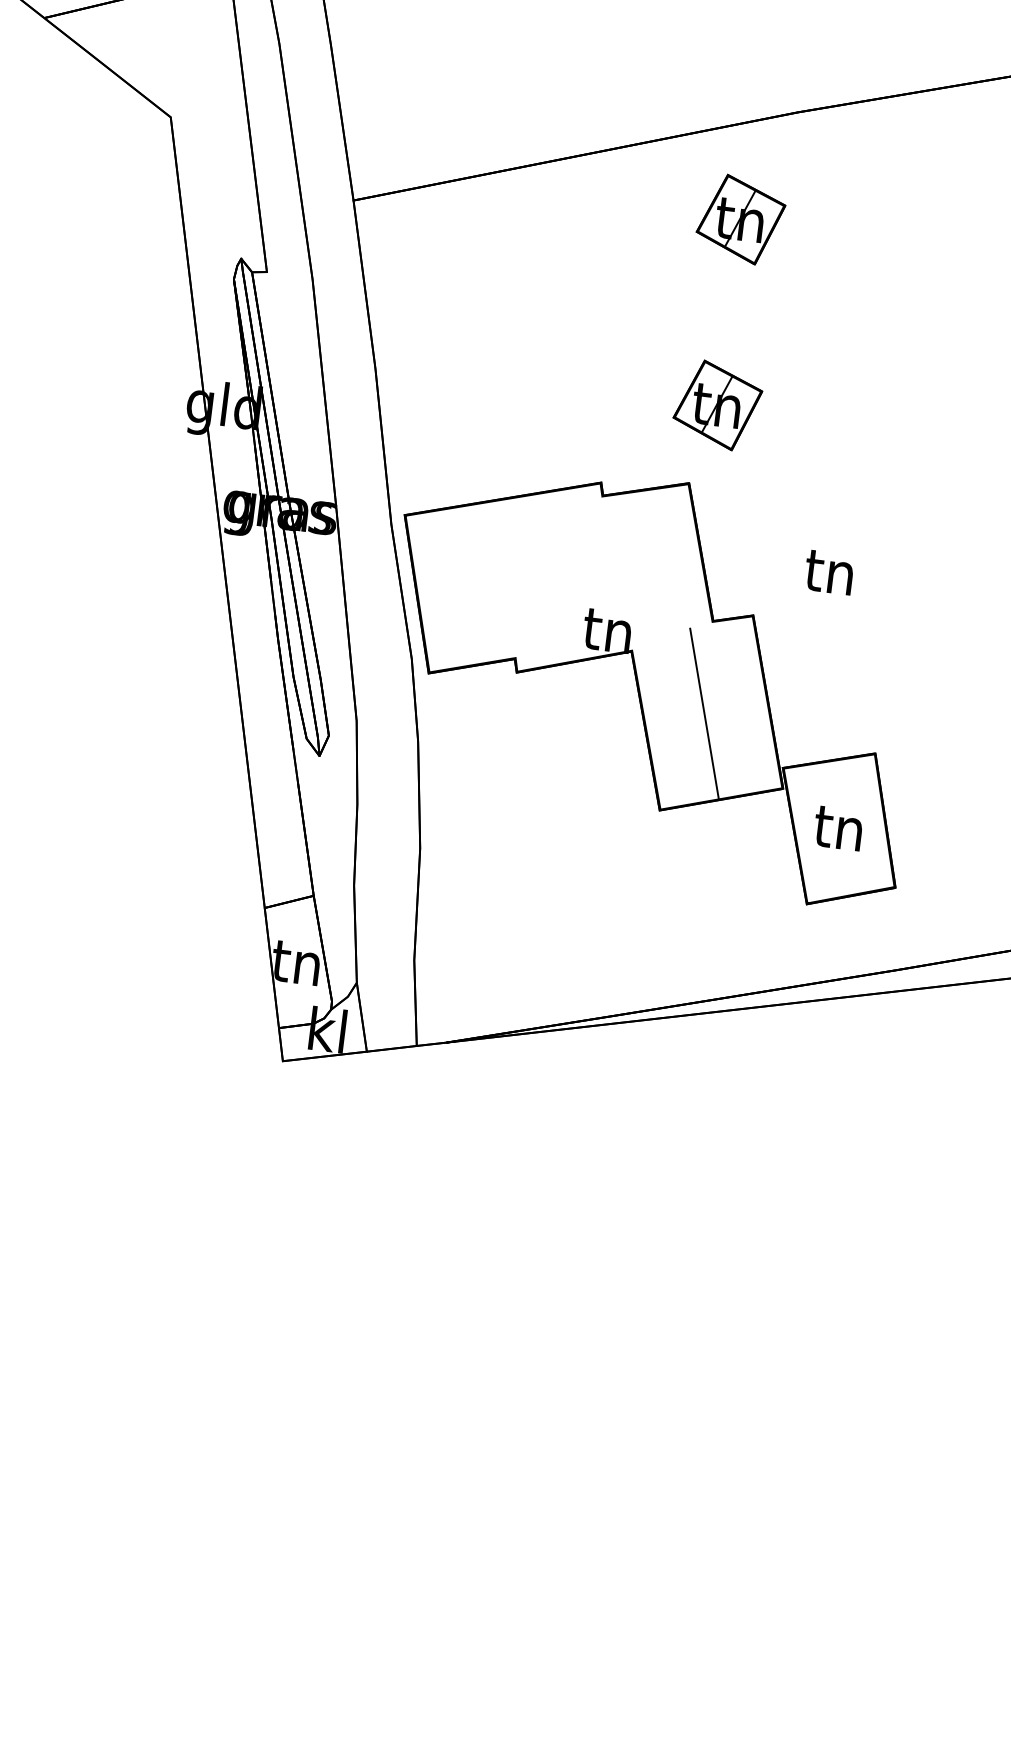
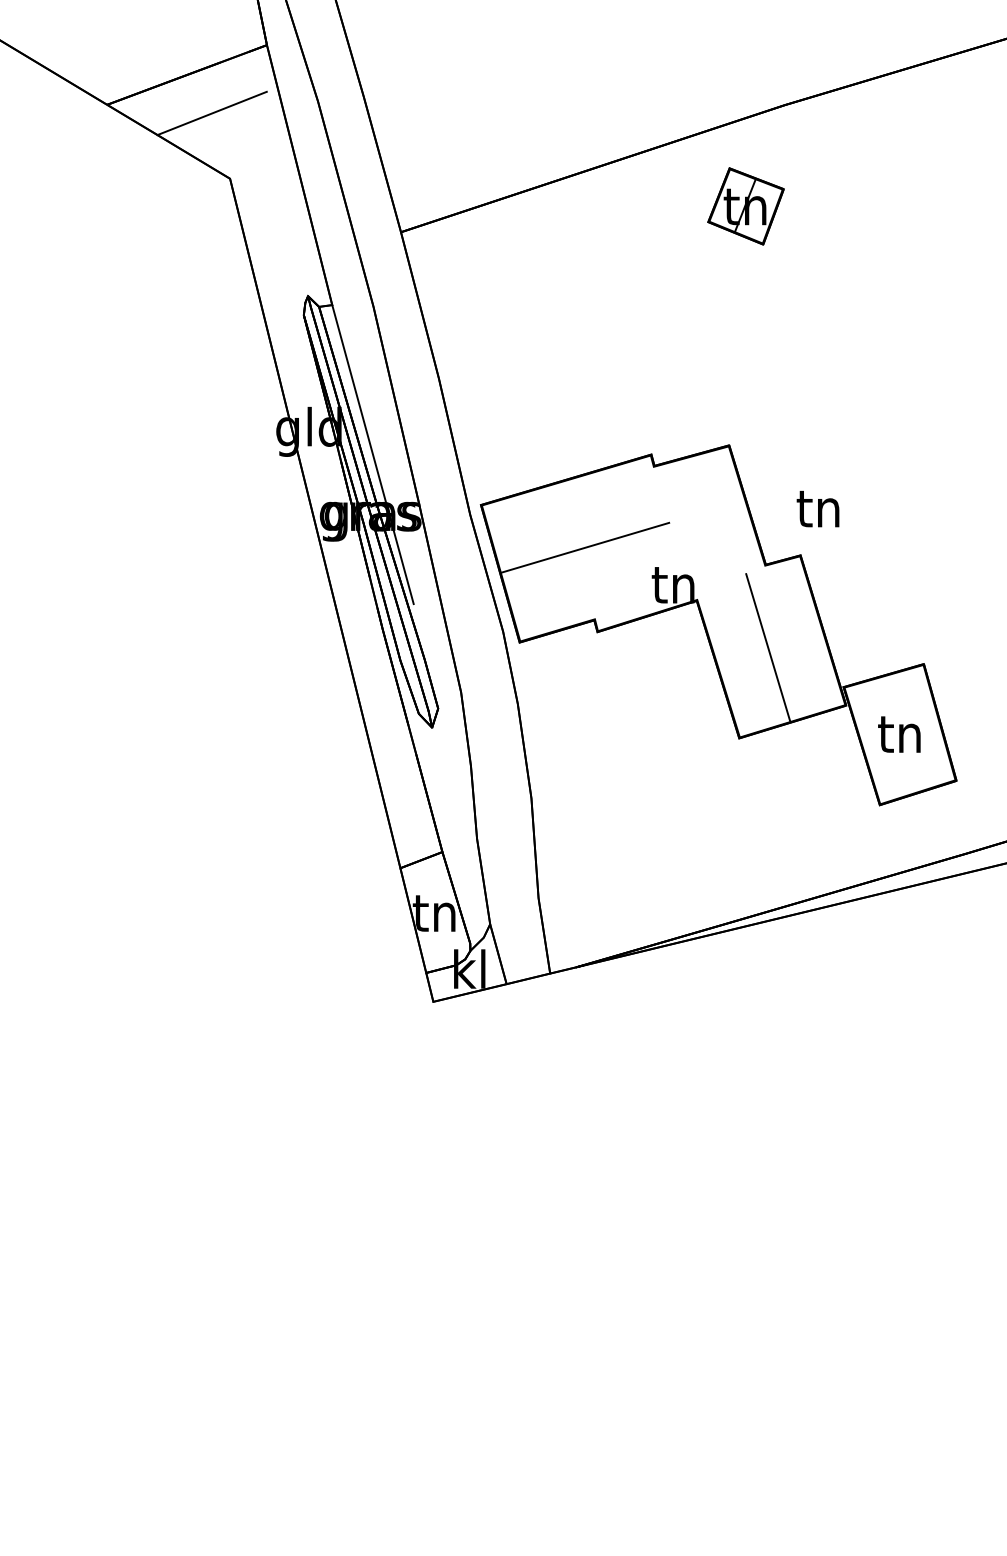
line: (159, 42) -> (211, 113), added
part: (717, 405) -> (745, 373), removed
line: (291, 443) -> (372, 454), added
text: (828, 572) -> (817, 509), moved
line: (515, 576) -> (585, 547), added

